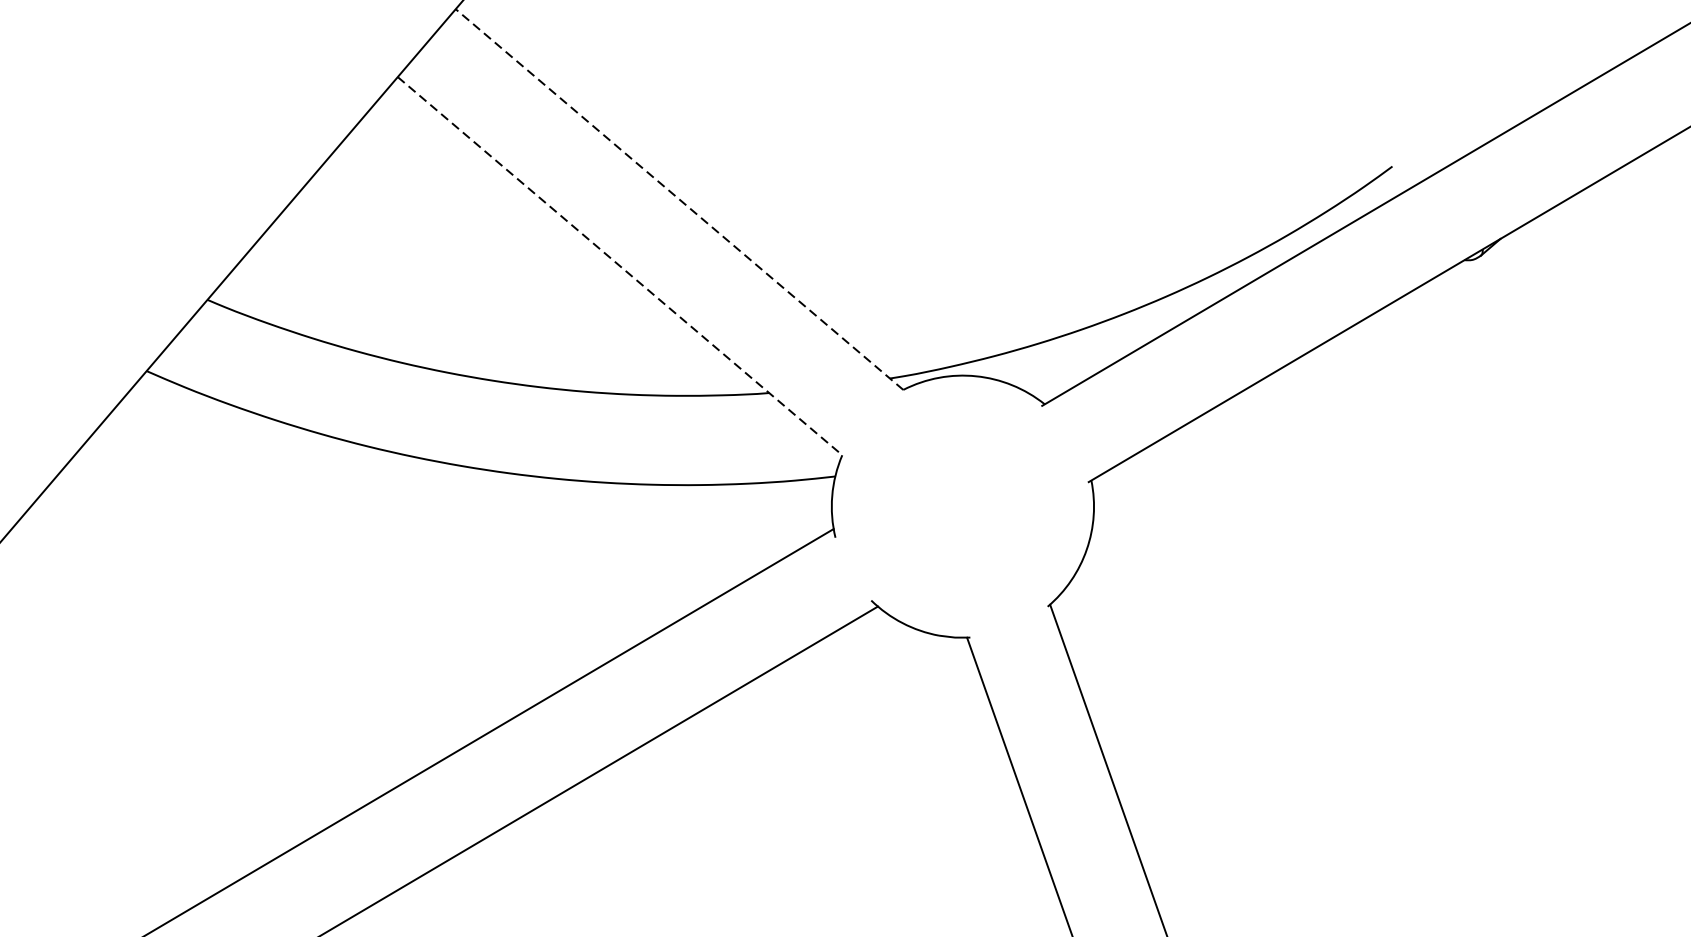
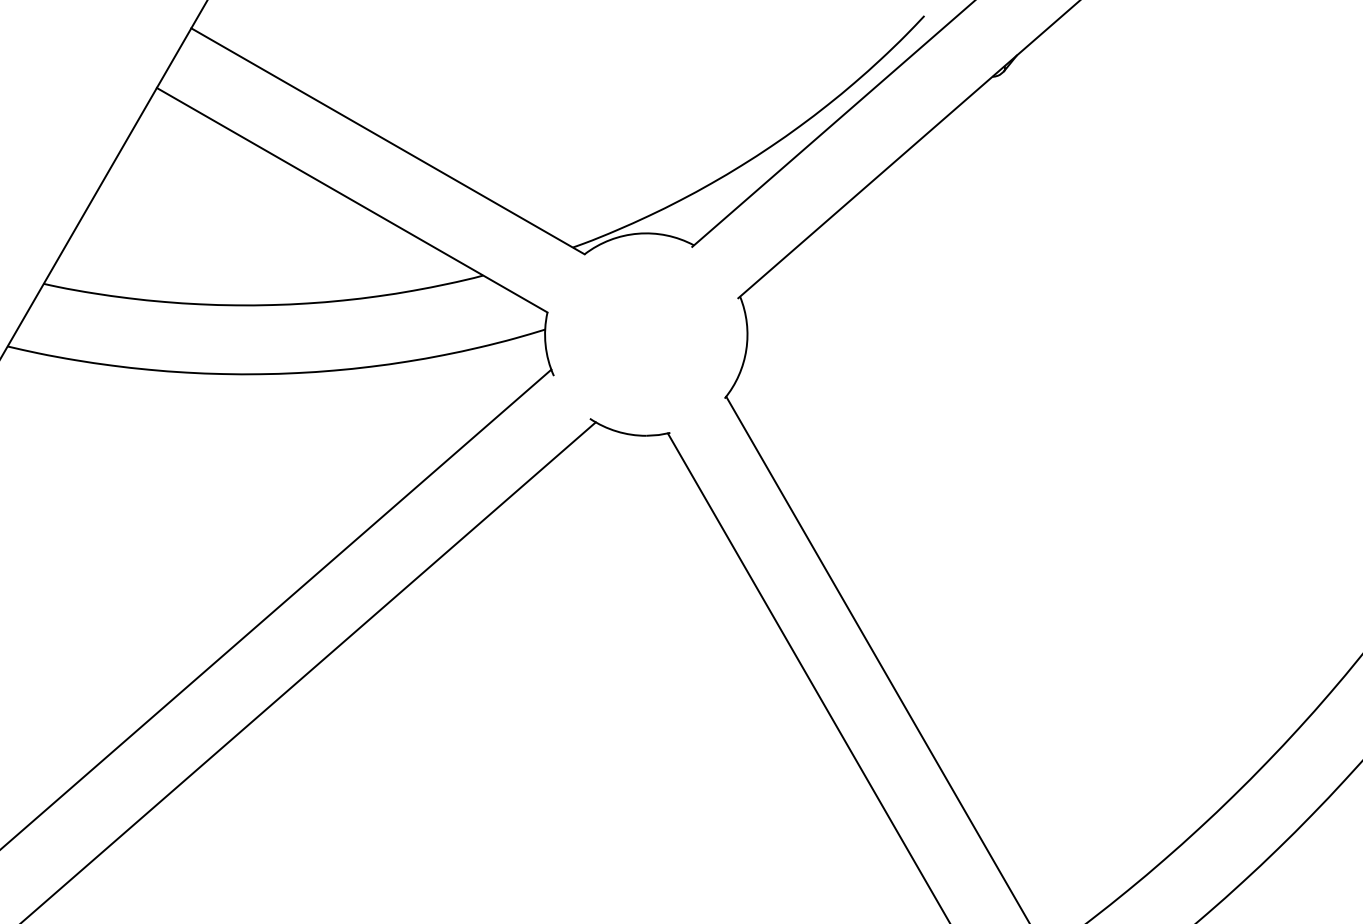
line: (678, 199) -> (387, 141), dashed -> solid
line: (620, 266) -> (352, 200), dashed -> solid

